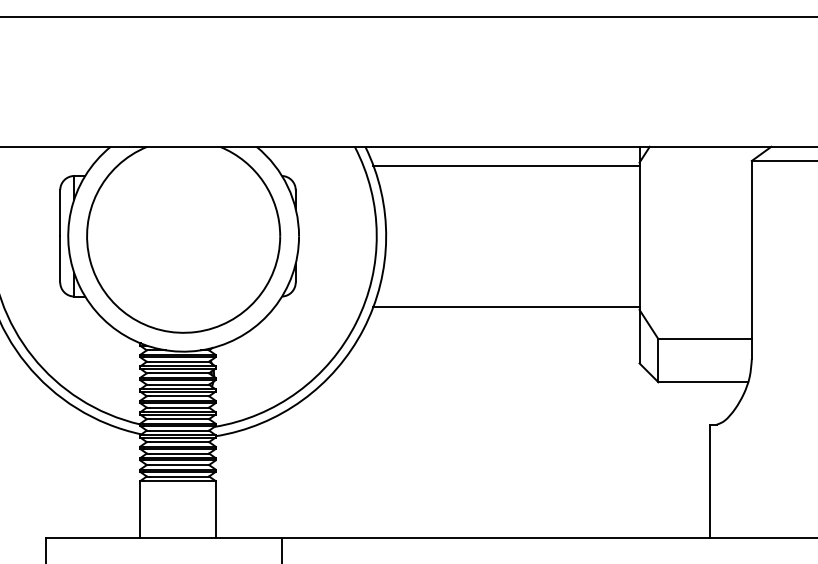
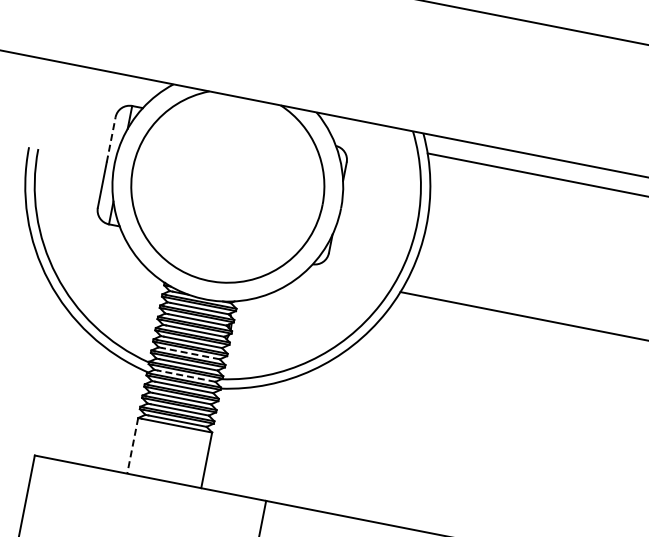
line: (60, 212) -> (111, 139), solid -> dashed
line: (179, 407) -> (190, 353), solid -> dashed
line: (179, 430) -> (186, 376), solid -> dashed
line: (140, 509) -> (132, 446), solid -> dashed

